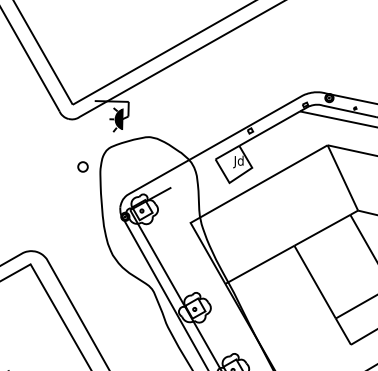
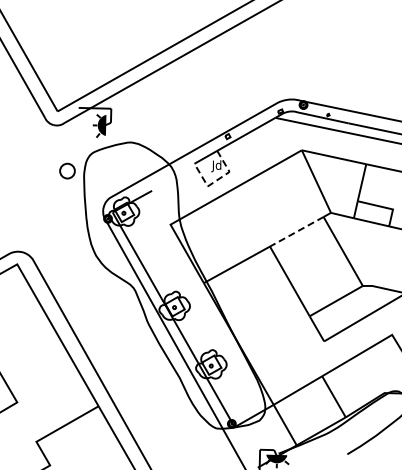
circle: (83, 166) -> (67, 170), size x1.6
line: (239, 175) -> (217, 179), solid -> dashed
line: (322, 230) -> (296, 231), solid -> dashed

